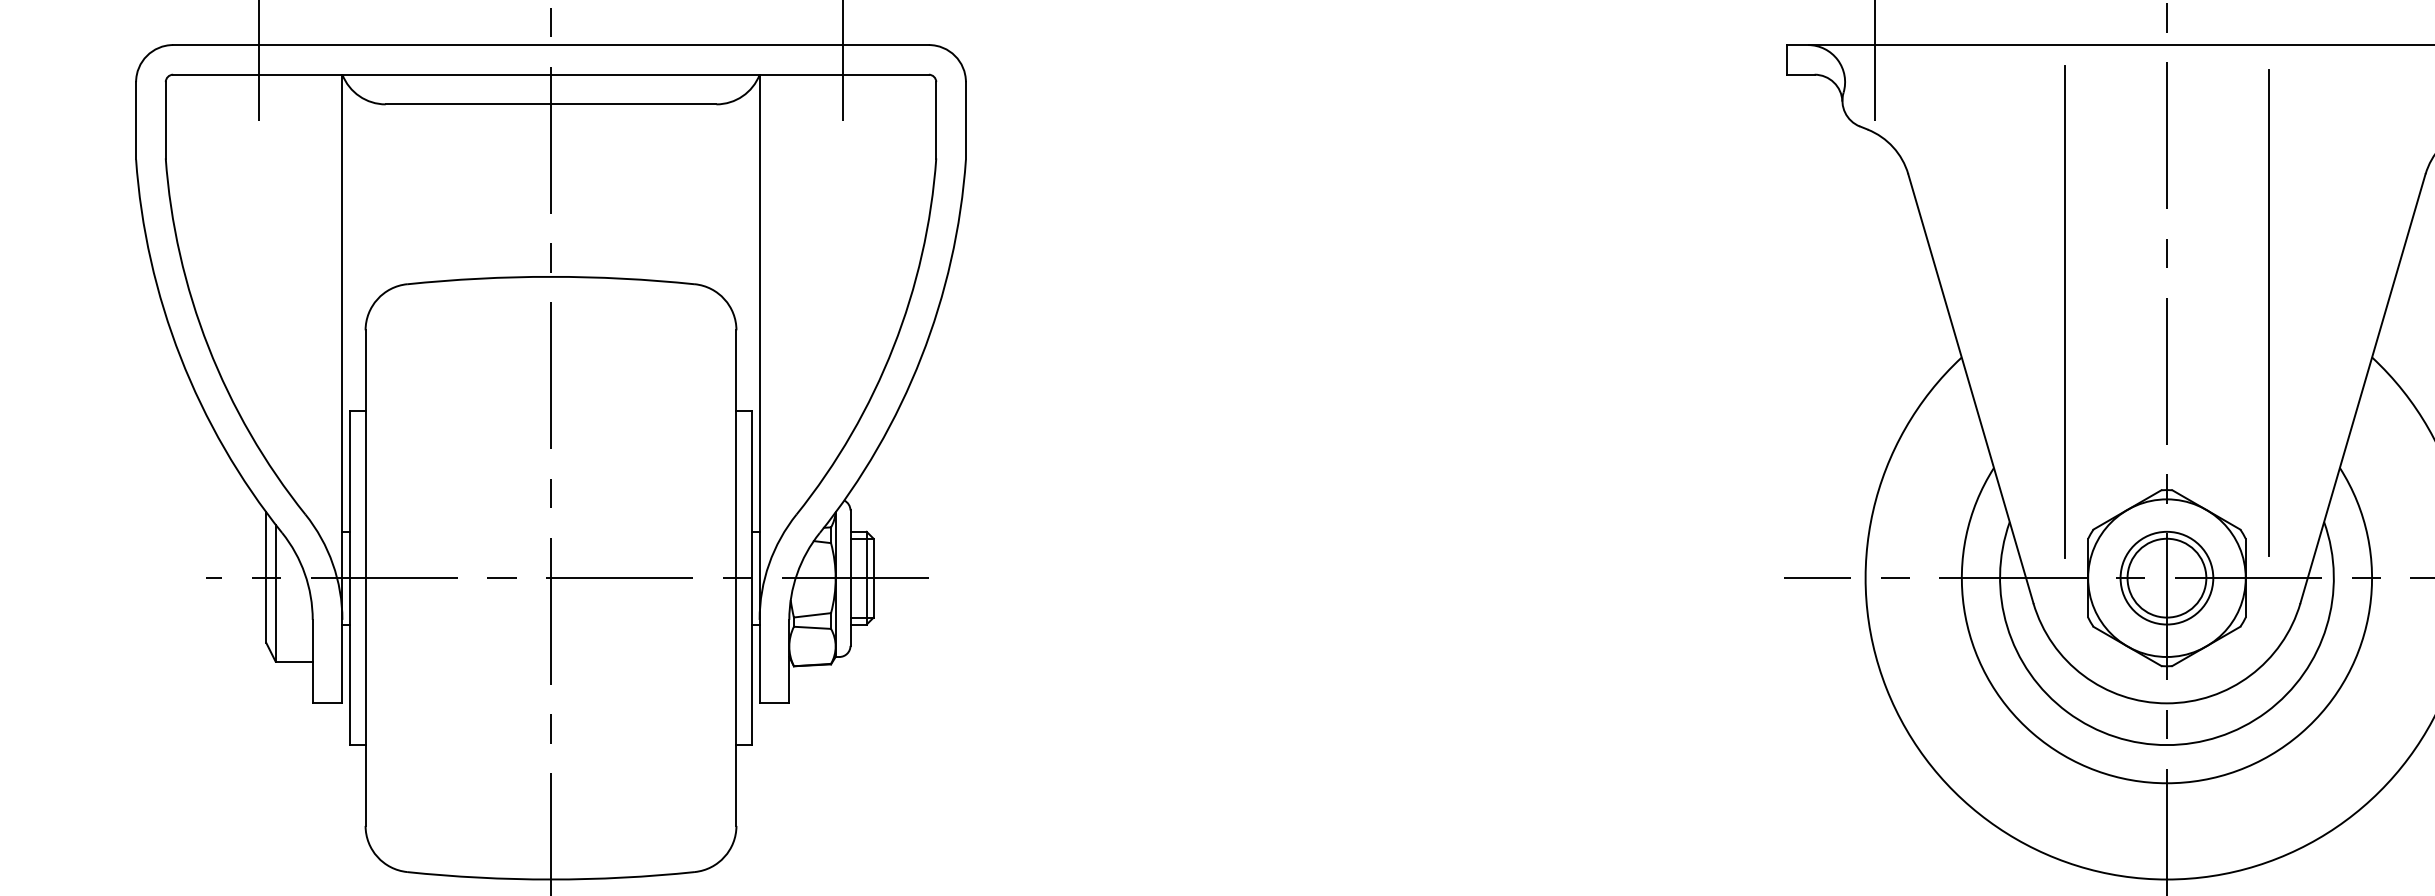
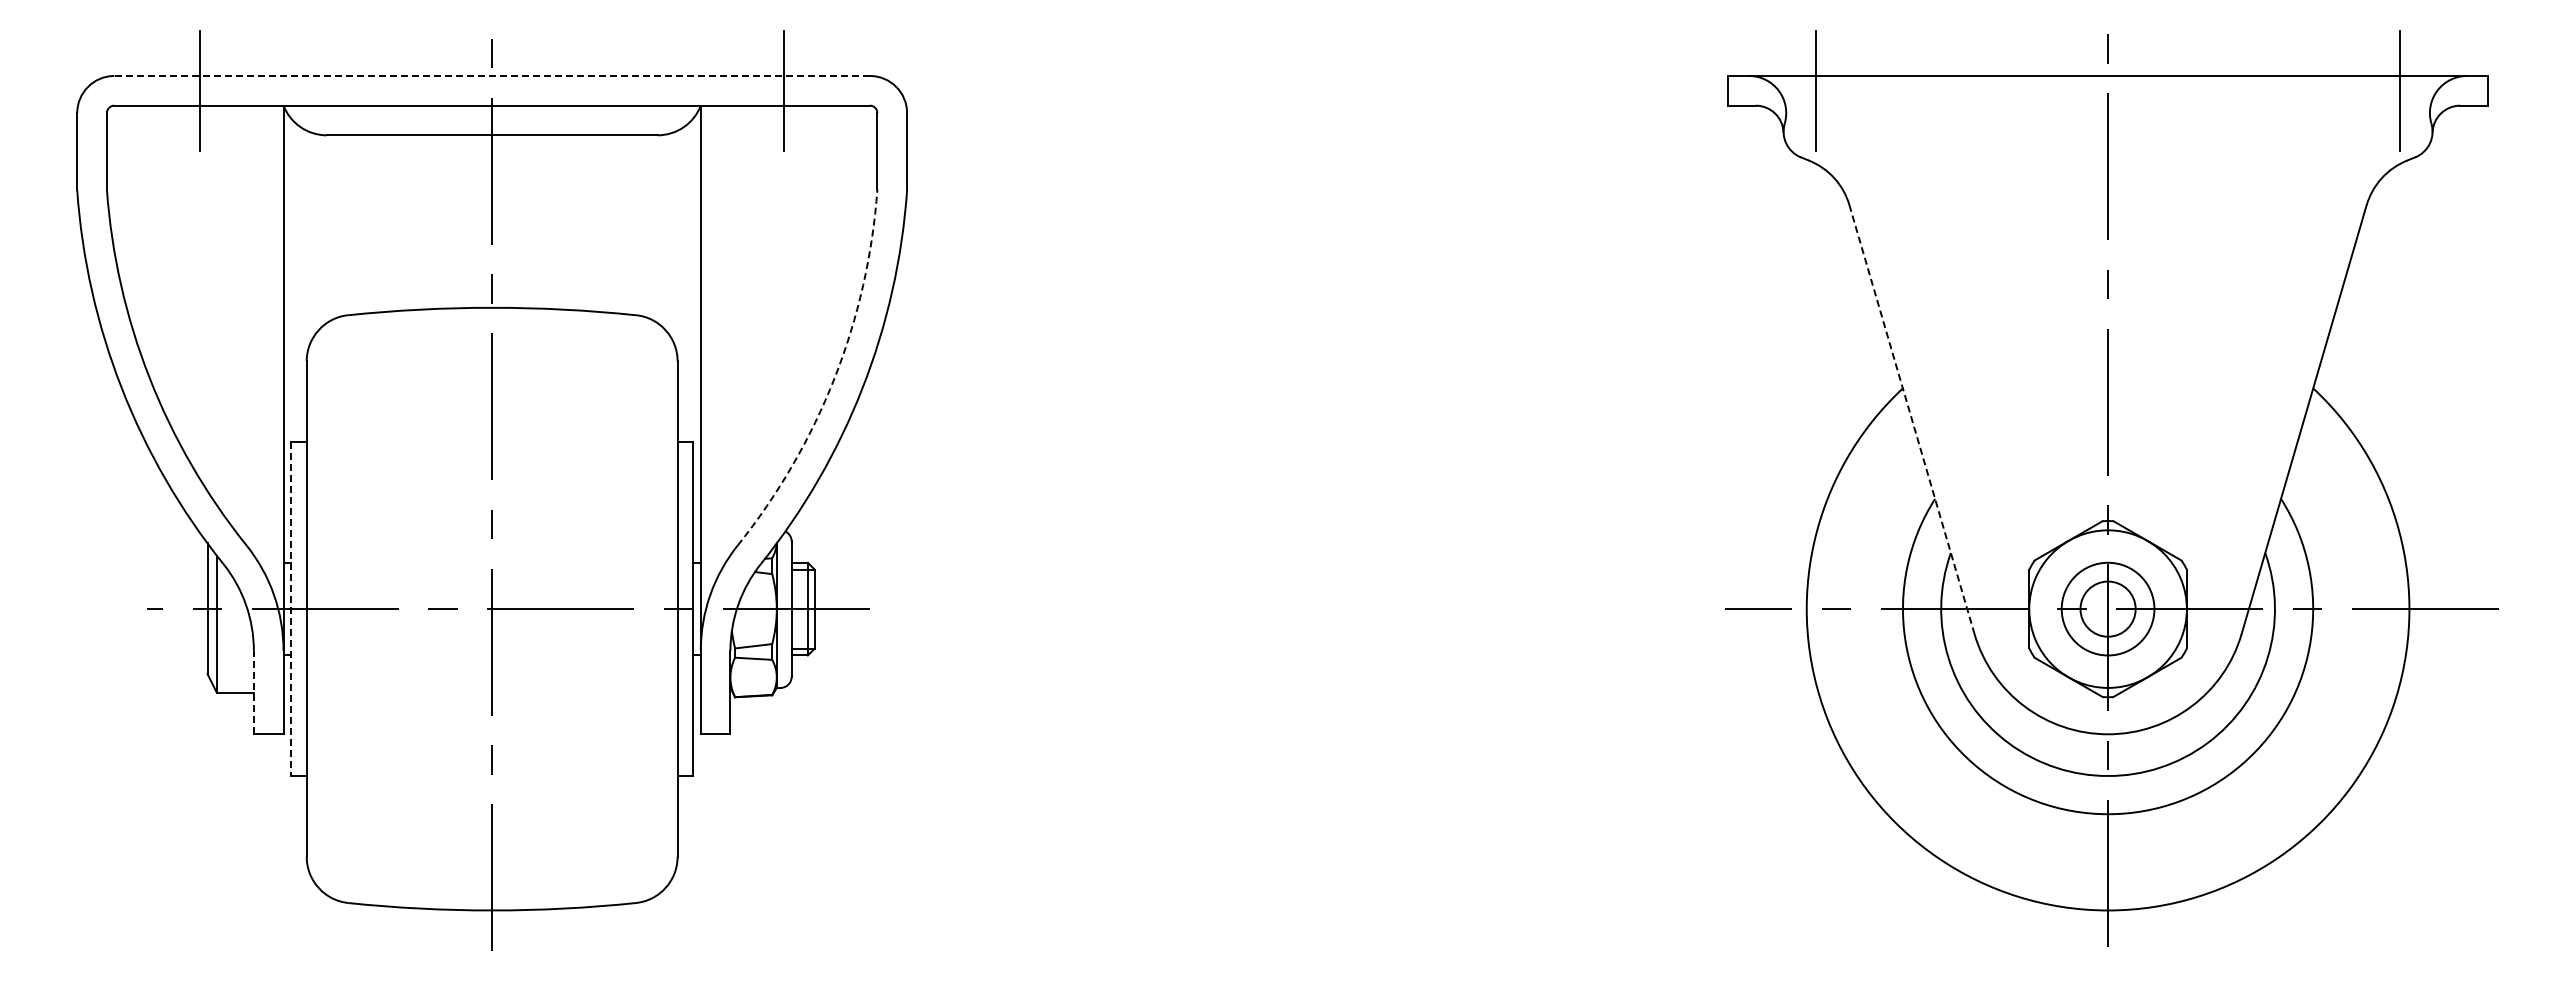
line: (551, 45) -> (492, 76), solid -> dashed
line: (2065, 312) -> (2006, 343), removed
line: (2268, 312) -> (2209, 343), removed
arc: (893, 347) -> (834, 378), solid -> dashed
line: (1970, 388) -> (1911, 419), solid -> dashed
circle: (2166, 577) -> (2107, 608), size x0.7
line: (349, 578) -> (290, 609), solid -> dashed
line: (312, 661) -> (253, 692), solid -> dashed

